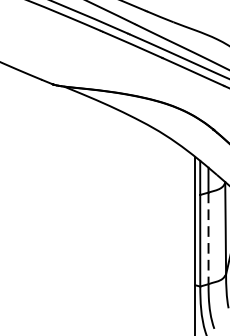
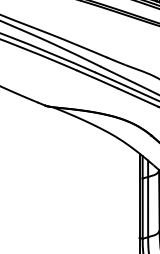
line: (209, 239) -> (148, 207), dashed -> solid

